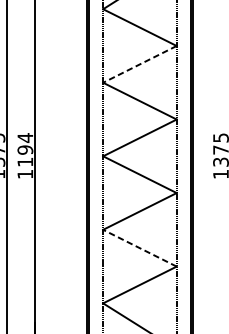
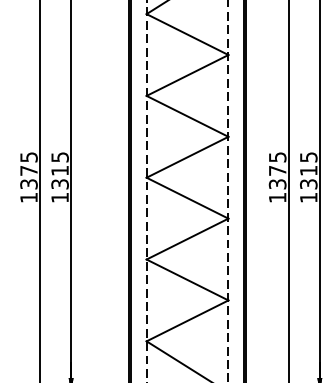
line: (139, 64) -> (187, 75), dashed -> solid
text: (24, 149) -> (59, 170), 1194 -> 1315
line: (139, 247) -> (187, 279), dashed -> solid

